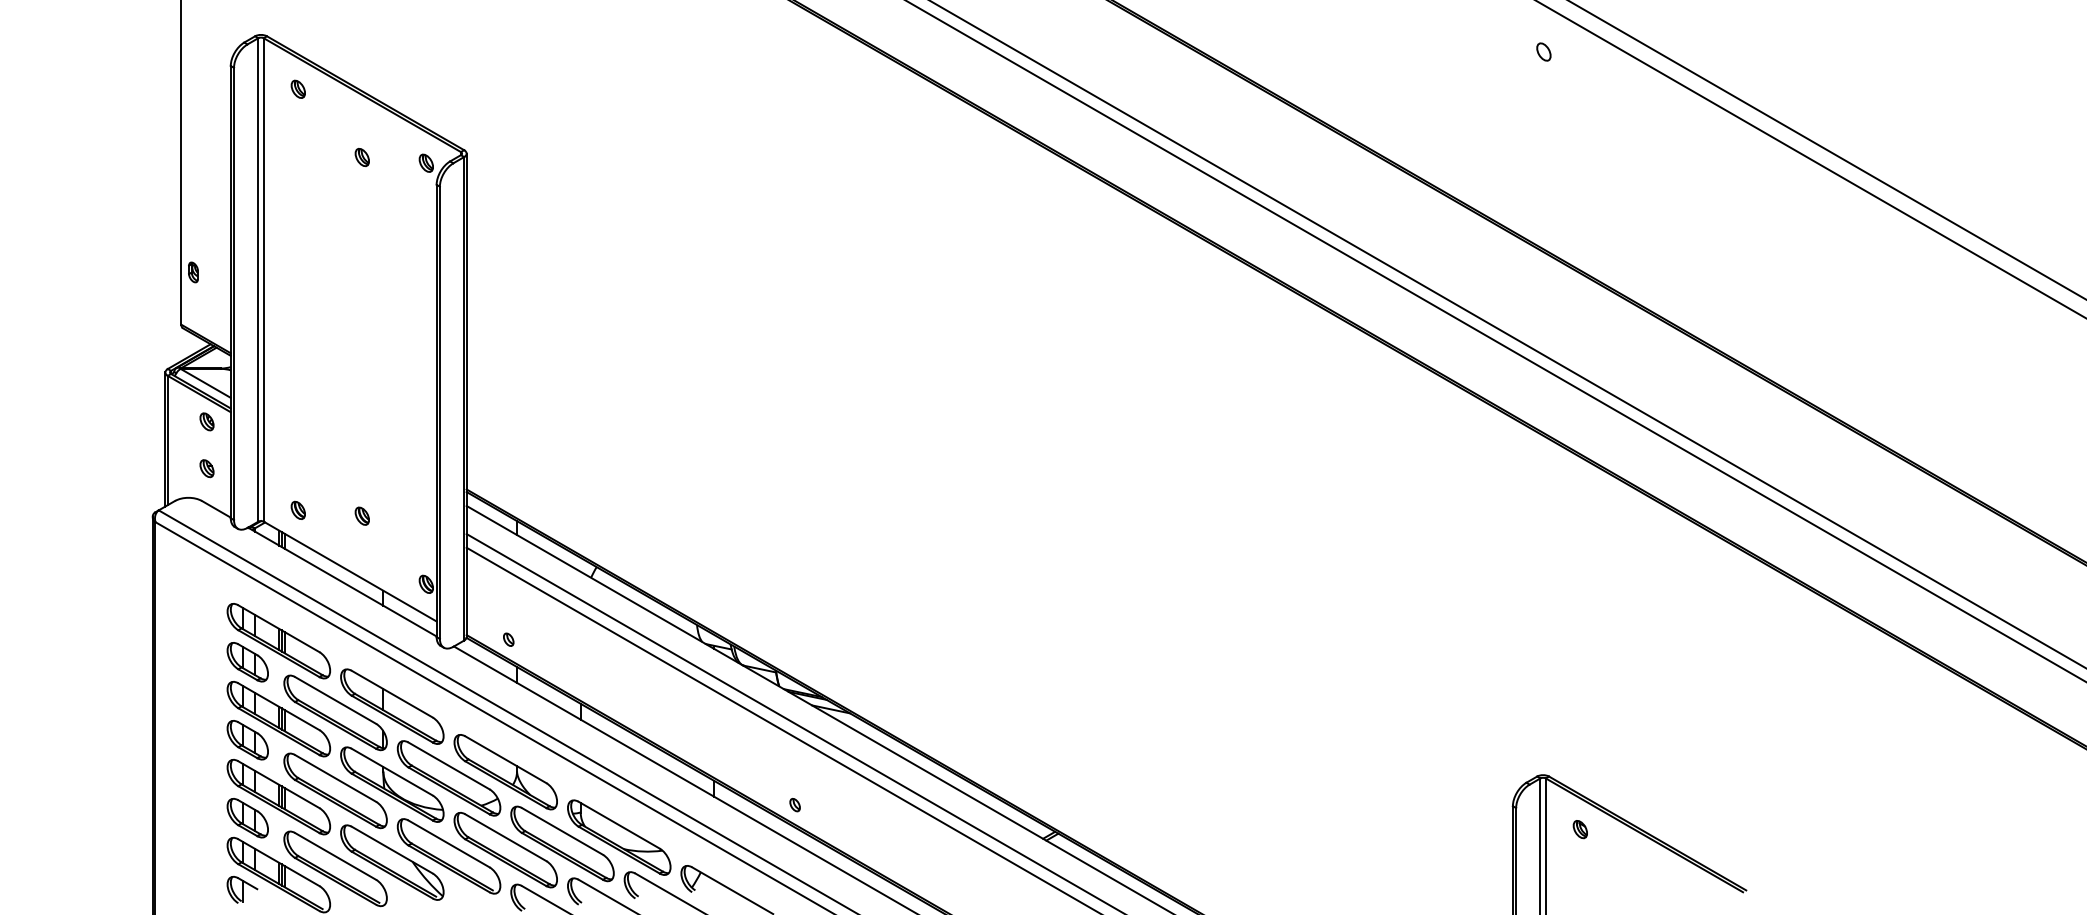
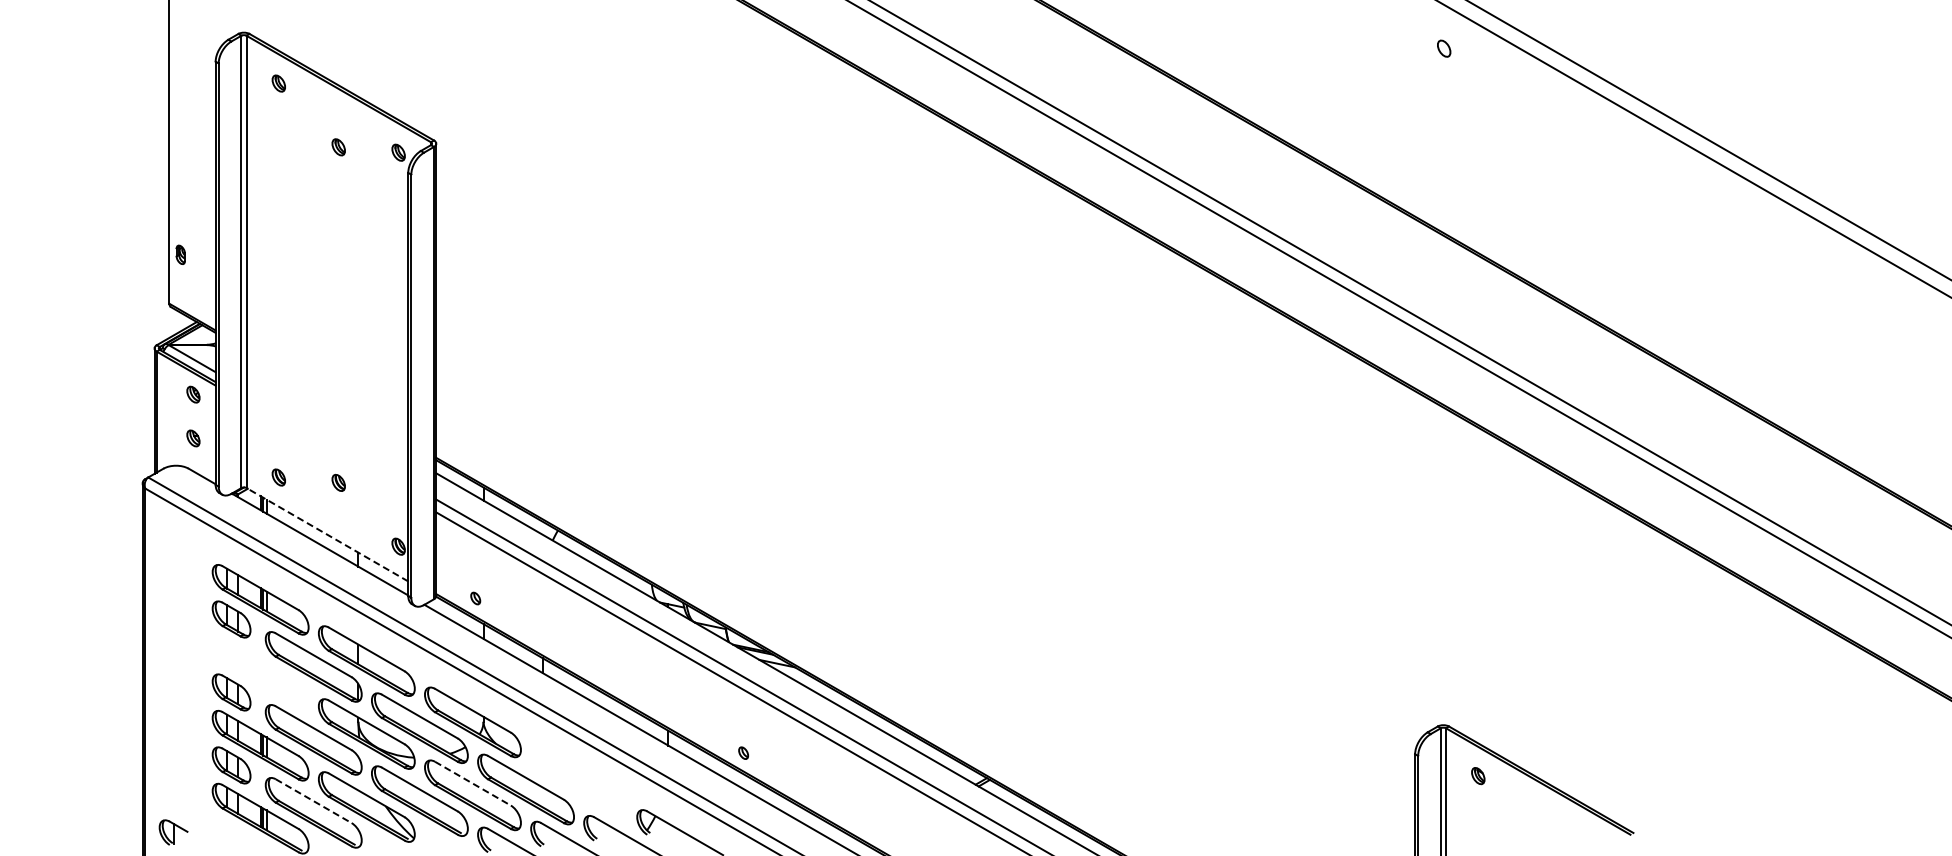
line: (349, 571) -> (326, 534), solid -> dashed
part: (278, 718) -> (260, 672), removed
line: (505, 837) -> (472, 783), solid -> dashed
part: (618, 837) -> (578, 783), removed
line: (335, 856) -> (313, 801), solid -> dashed
part: (242, 889) -> (173, 832), moved

